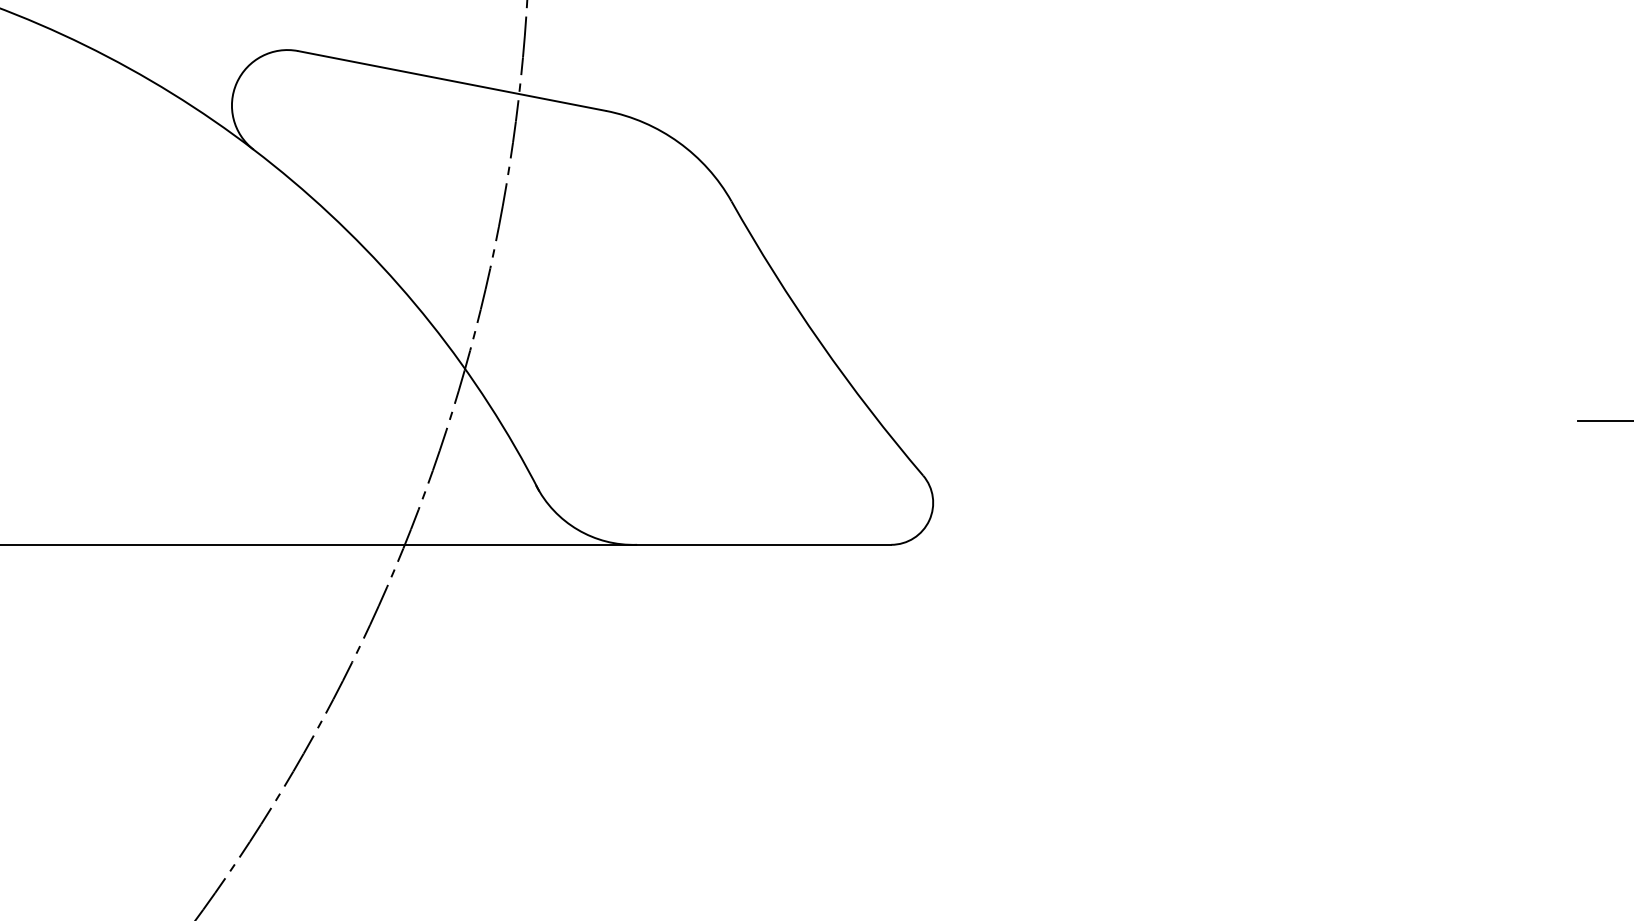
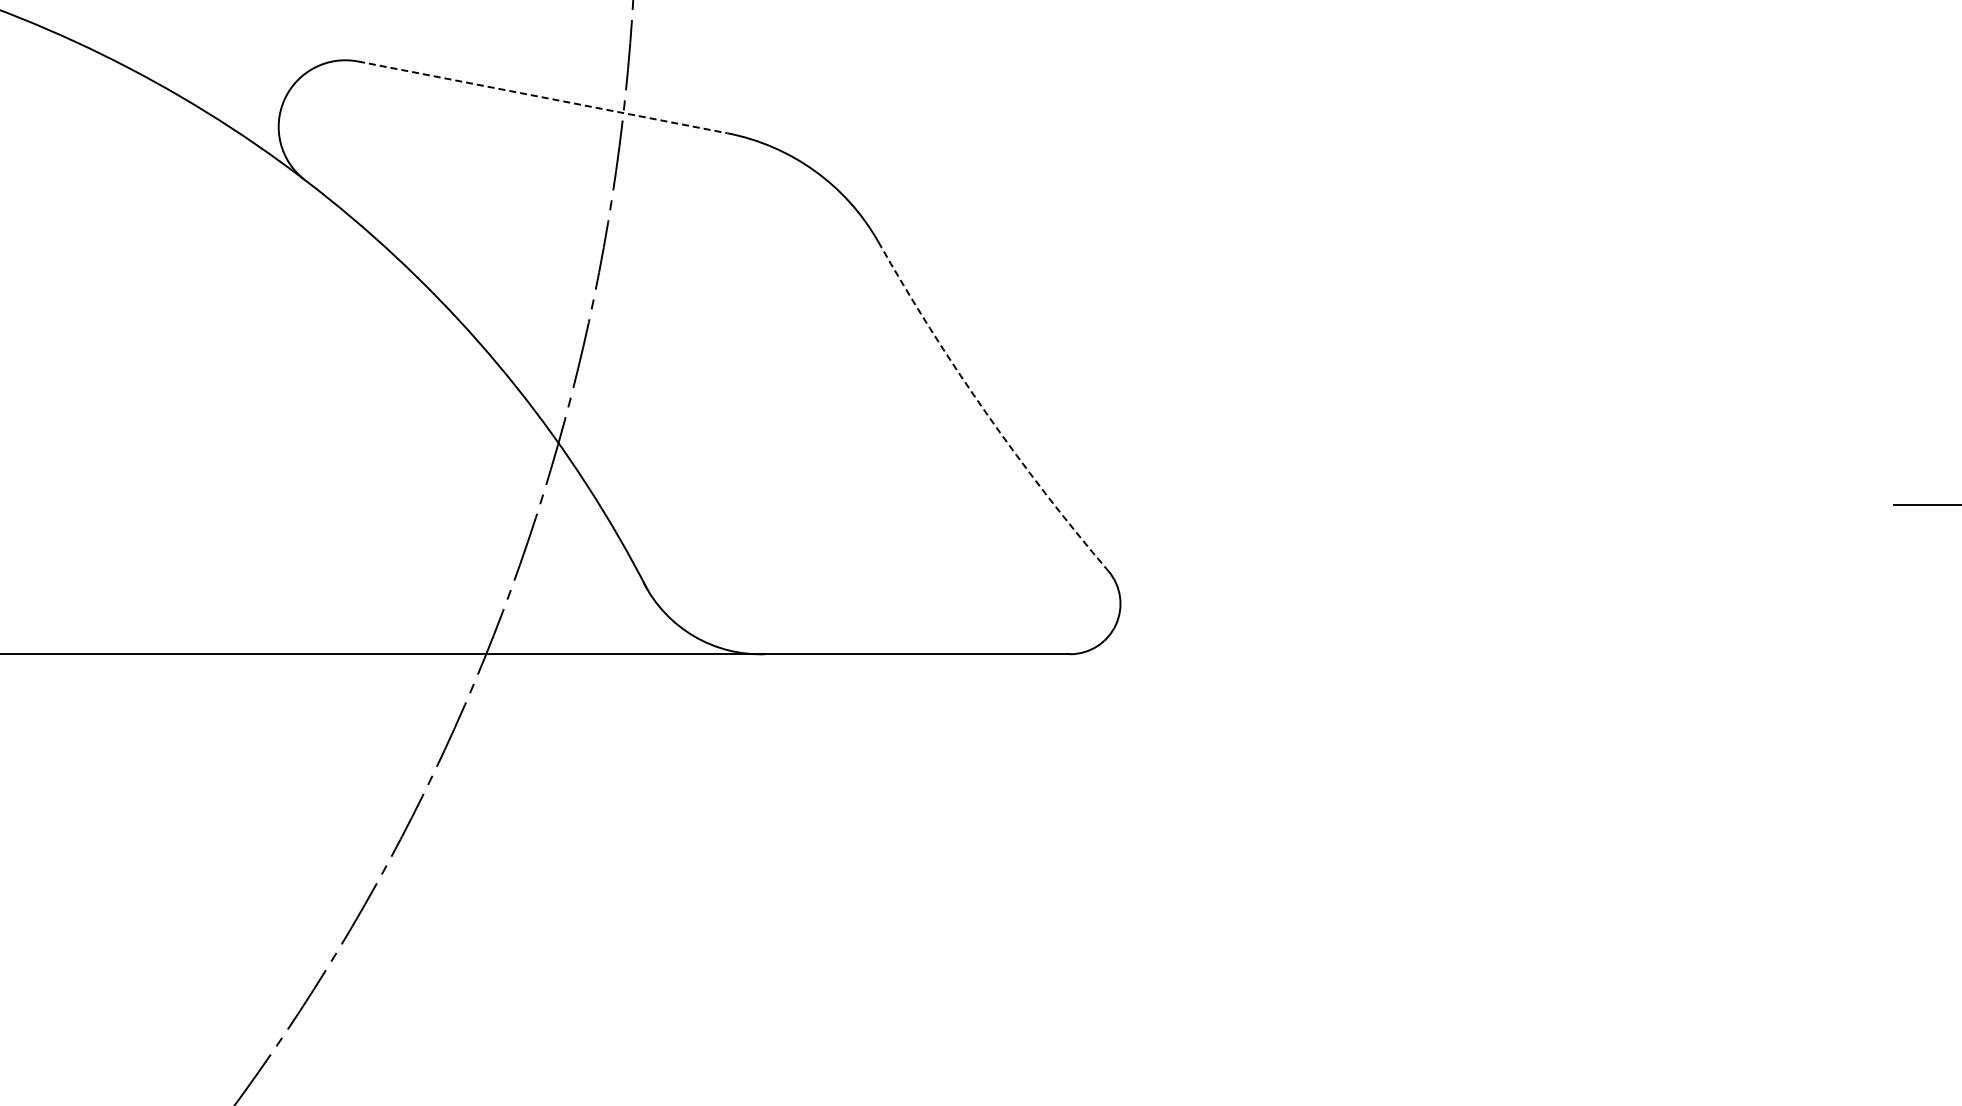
line: (452, 81) -> (543, 97), solid -> dashed
arc: (820, 343) -> (985, 412), solid -> dashed

